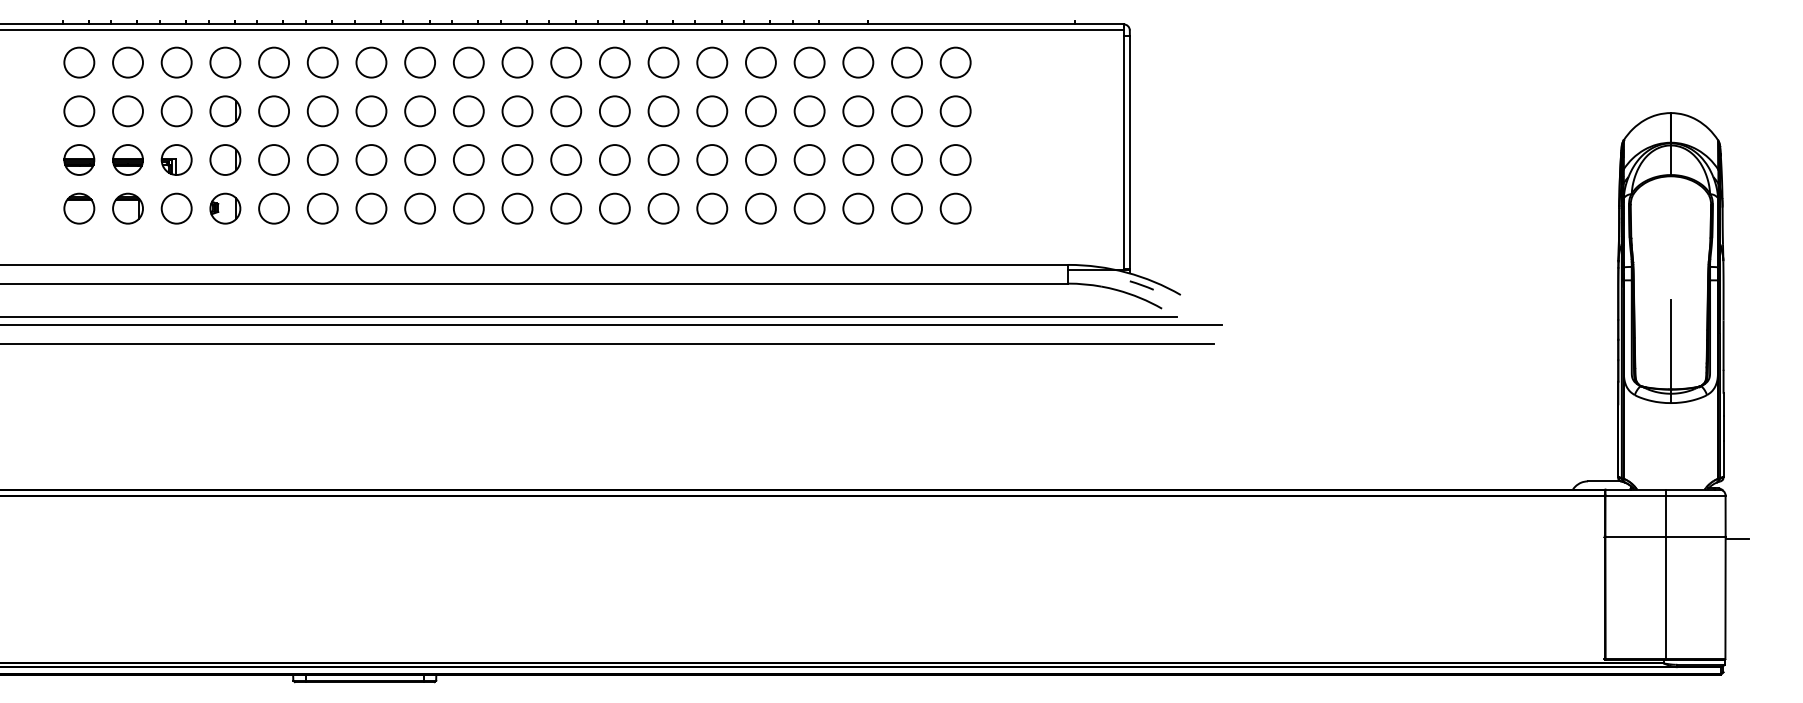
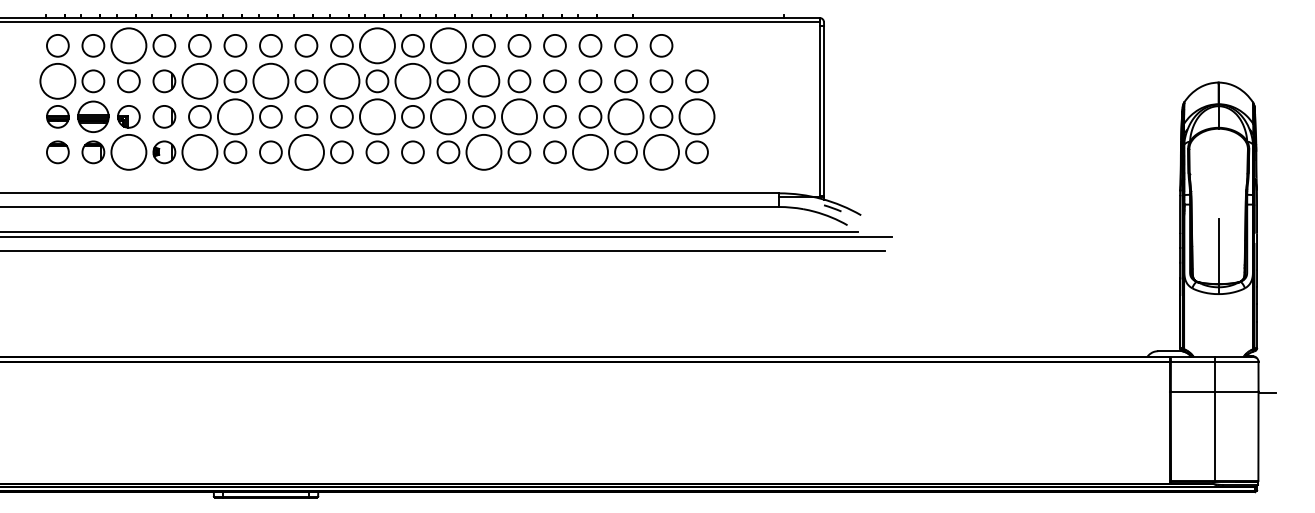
circle: (176, 62) -> (128, 45), size x1.6
circle: (517, 62) -> (377, 45), size x1.6
circle: (614, 62) -> (448, 45), size x1.6
circle: (955, 62) -> (696, 45), removed
circle: (79, 111) -> (58, 81), size x1.6
circle: (274, 111) -> (200, 81), size x1.6
circle: (371, 111) -> (270, 81), size x1.6
circle: (468, 111) -> (341, 81), size x1.6
circle: (566, 111) -> (413, 81), size x1.6
circle: (663, 111) -> (483, 81), size x1.4
part: (127, 159) -> (93, 116), size x1.4
circle: (322, 159) -> (235, 116), size x1.6
circle: (517, 159) -> (377, 116), size x1.6
circle: (614, 159) -> (448, 116), size x1.6
circle: (712, 159) -> (519, 116), size x1.6
circle: (858, 159) -> (626, 116), size x1.6
circle: (955, 159) -> (696, 116), size x1.6
circle: (176, 208) -> (128, 152), size x1.6
circle: (274, 208) -> (200, 152), size x1.6
circle: (419, 208) -> (305, 152), size x1.6
circle: (663, 208) -> (483, 152), size x1.6
circle: (809, 208) -> (590, 152), size x1.6
circle: (906, 208) -> (661, 152), size x1.6

